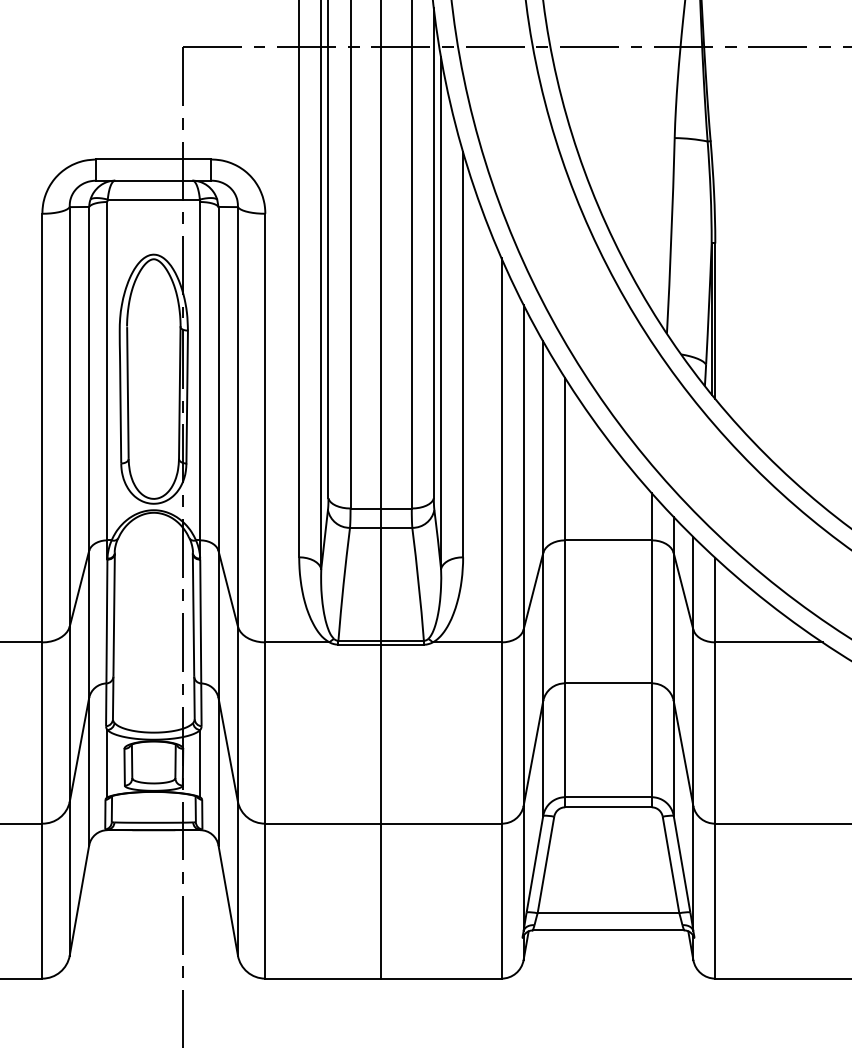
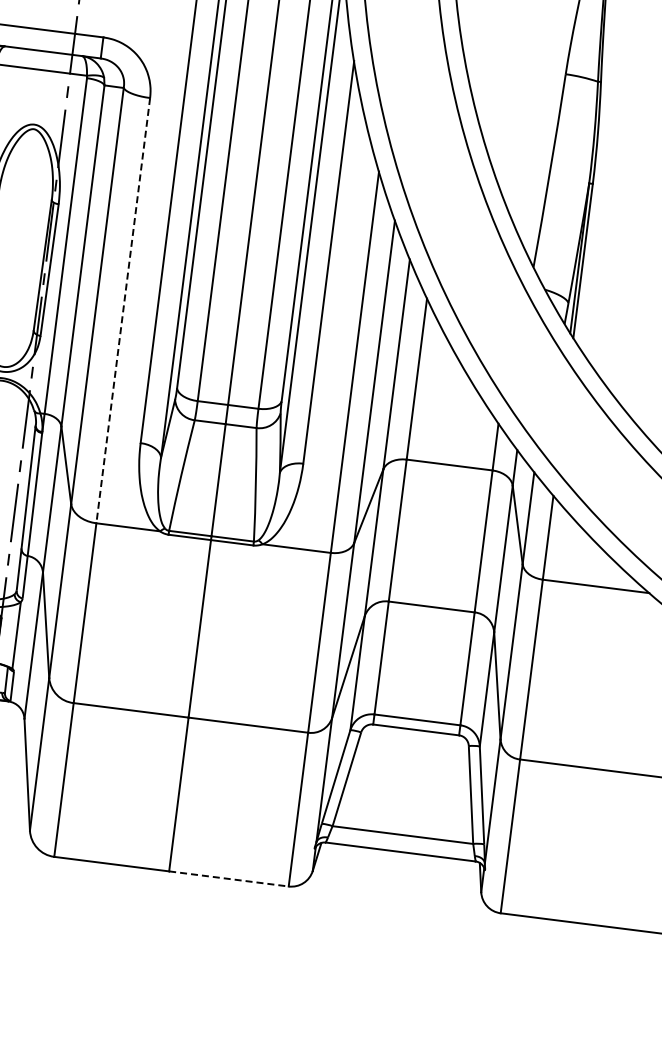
line: (265, 428) -> (123, 311), solid -> dashed
line: (441, 978) -> (229, 878), solid -> dashed

